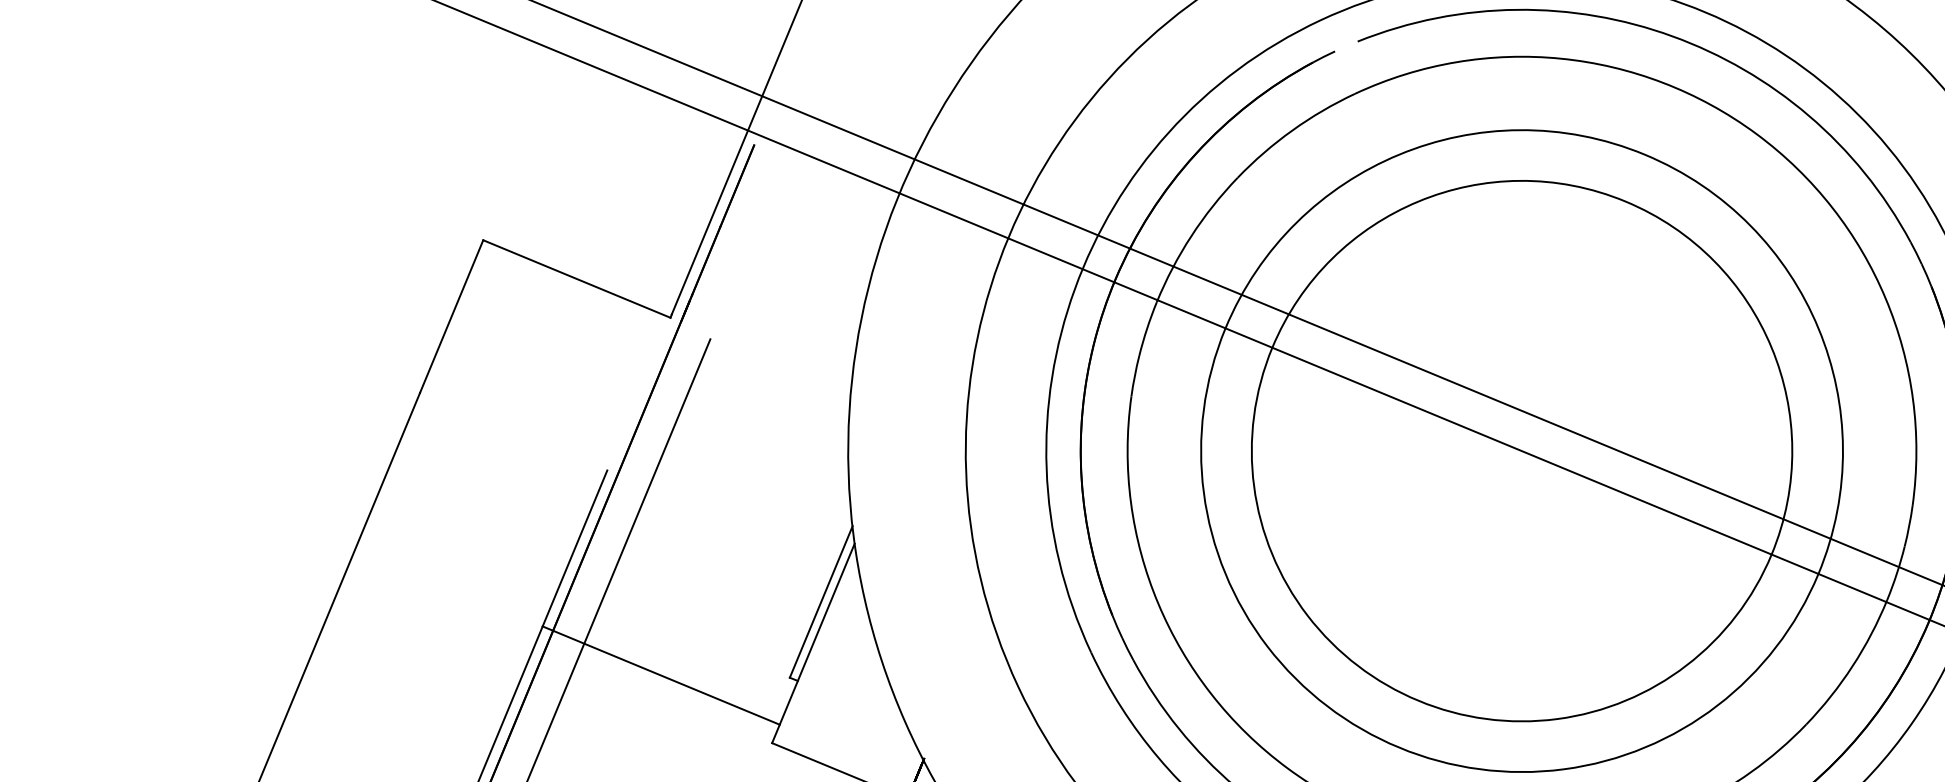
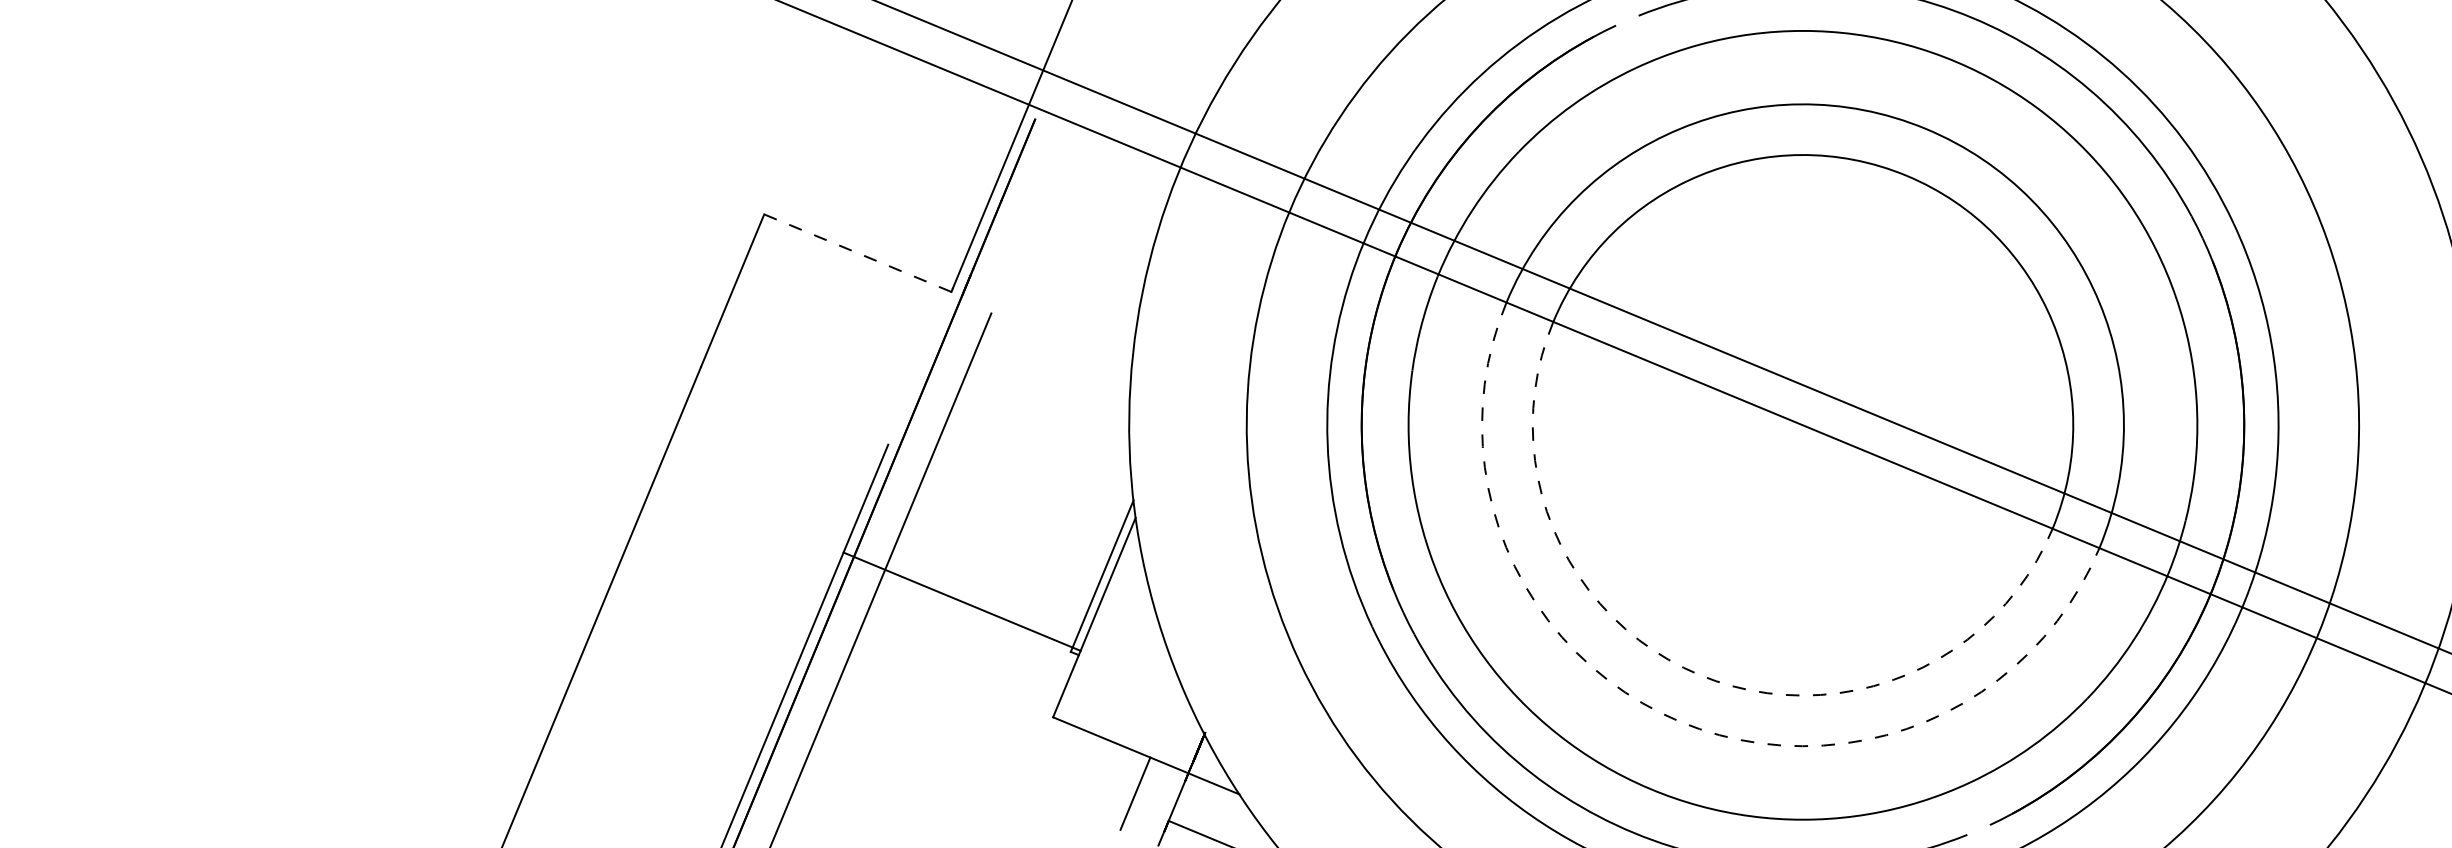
line: (576, 279) -> (857, 253), solid -> dashed
line: (660, 675) -> (961, 601), moved
arc: (1418, 700) -> (1699, 674), solid -> dashed
arc: (1399, 747) -> (1680, 721), solid -> dashed

